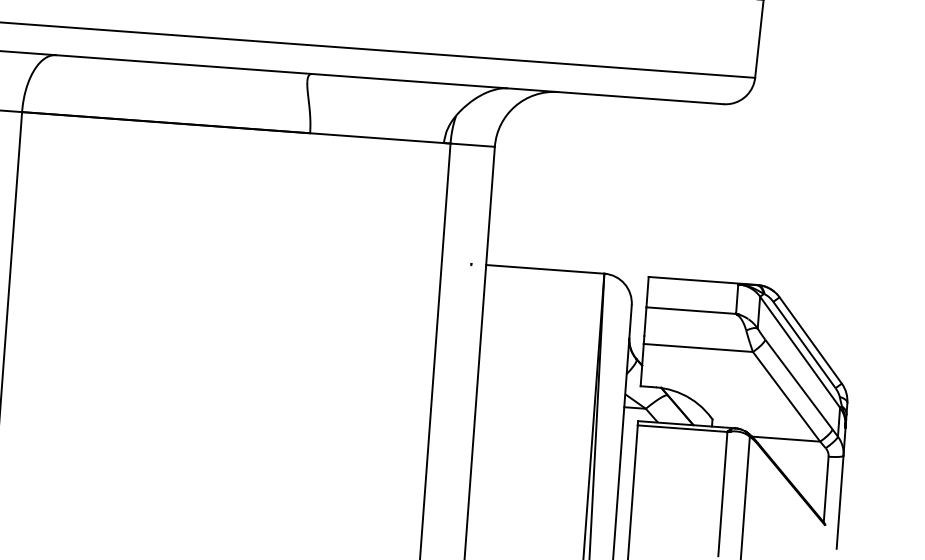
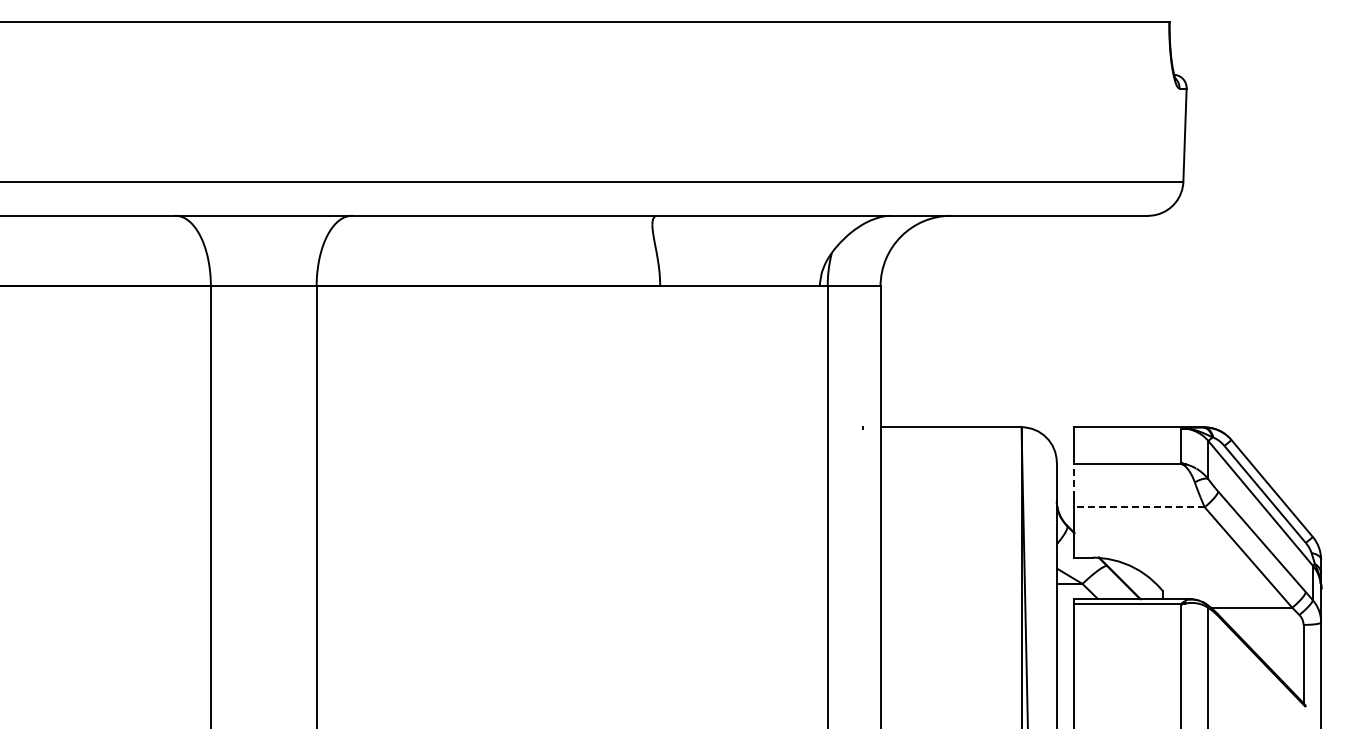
line: (645, 321) -> (1074, 480), solid -> dashed
line: (698, 348) -> (1139, 507), solid -> dashed

